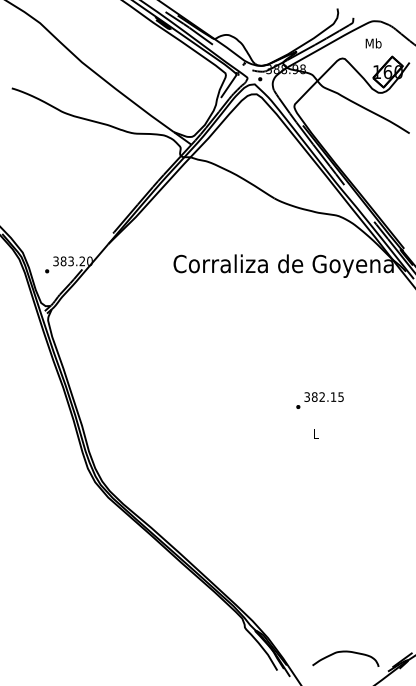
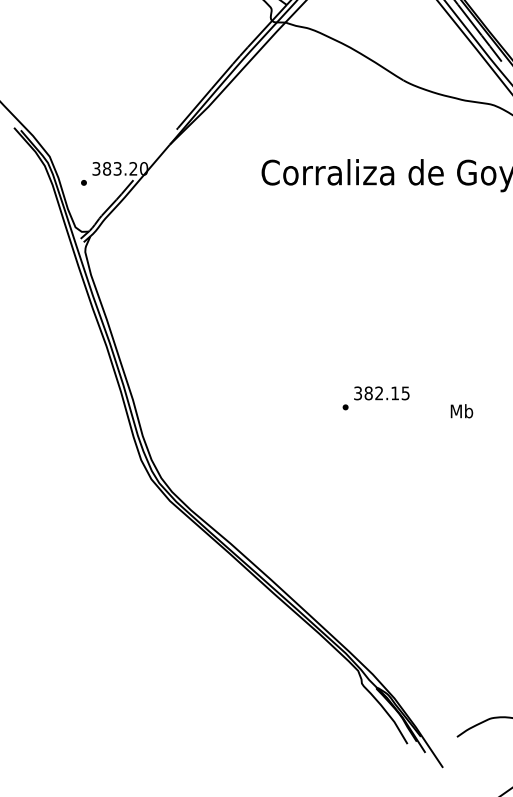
text: (319, 400) -> (375, 398), moved
text: (315, 433) -> (461, 410), L -> Mb

